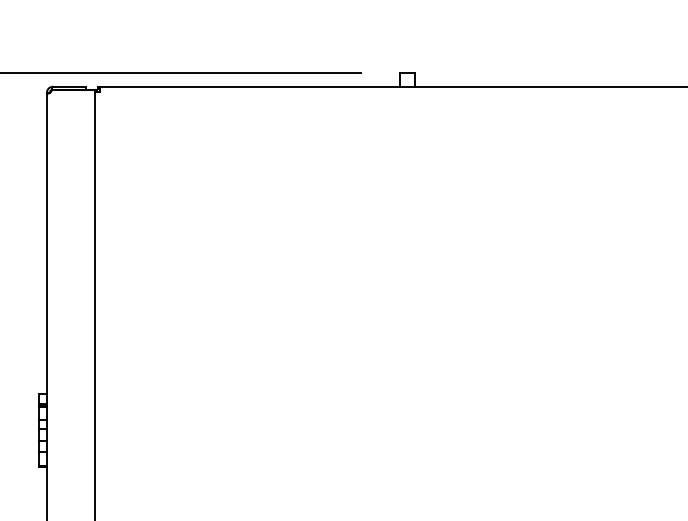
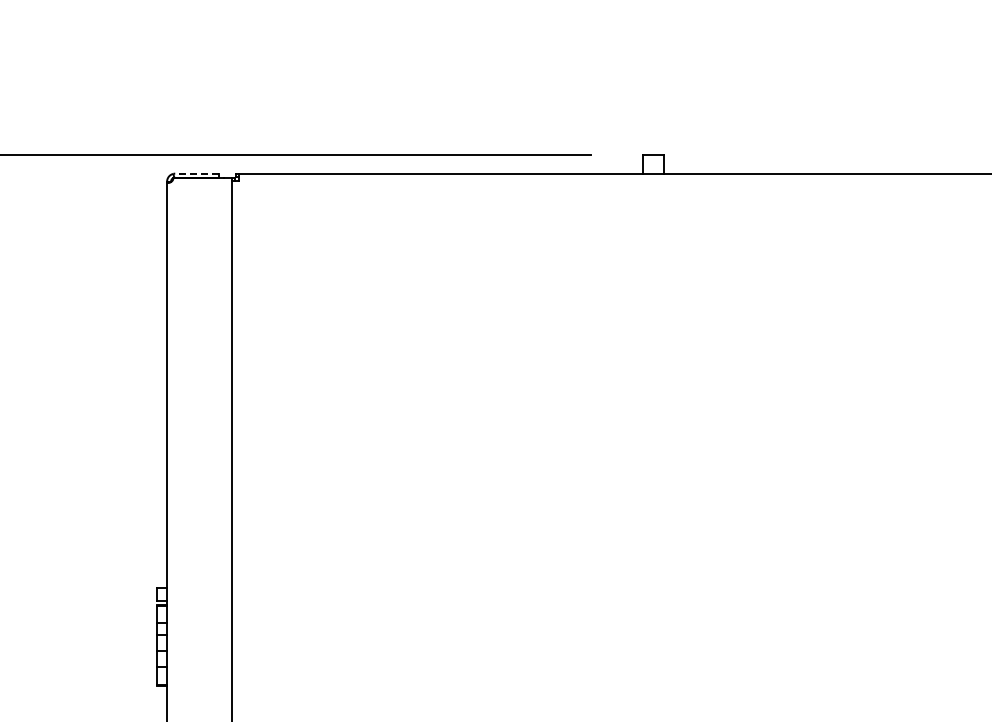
line: (69, 86) -> (197, 173), solid -> dashed

